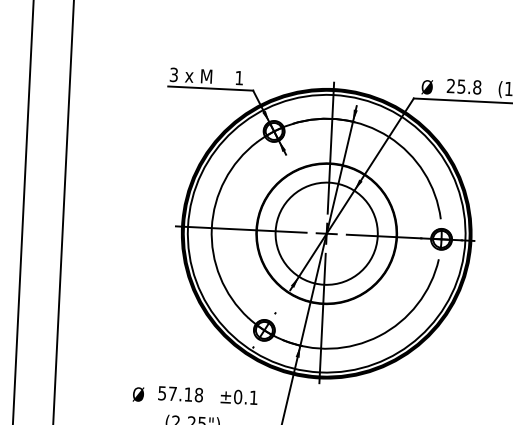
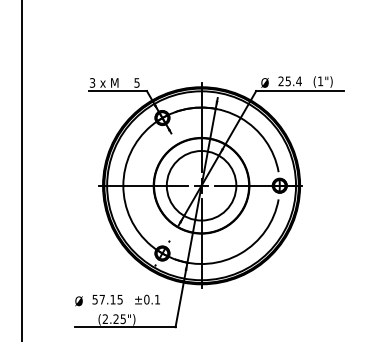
text: (238, 77) -> (136, 82), 1 -> 5
text: (476, 87) -> (298, 81), 25.8 -> 25.4
text: (198, 394) -> (119, 299), 57.18 -> 57.15

